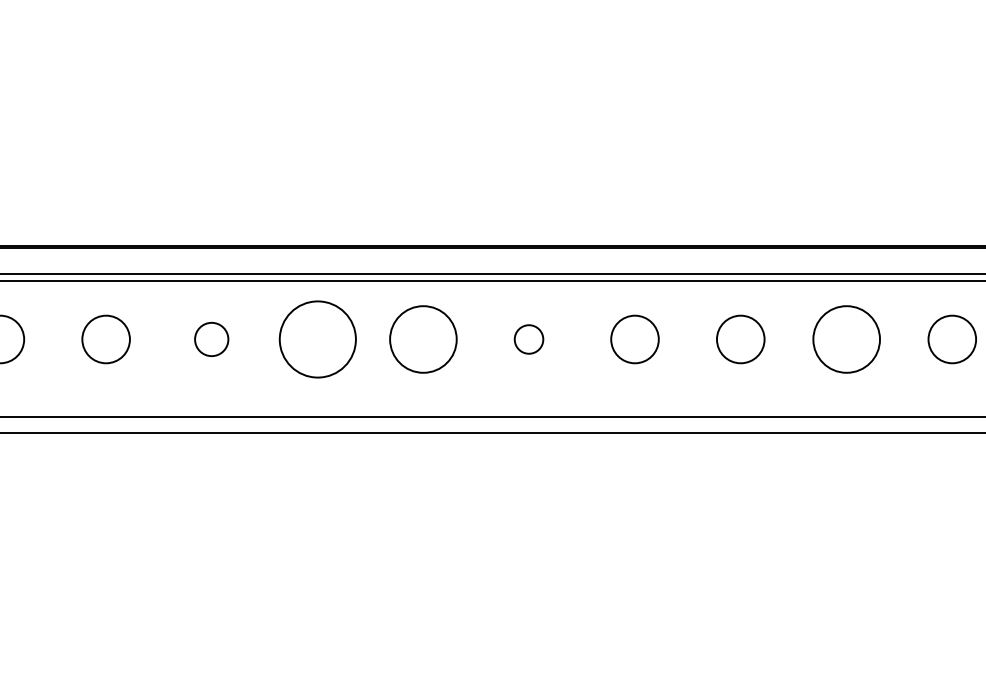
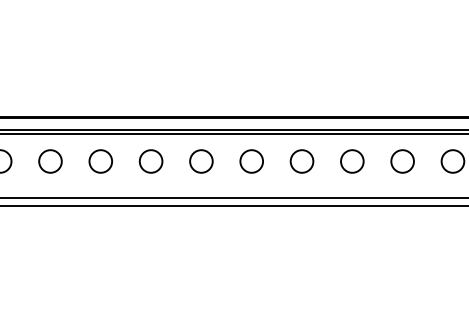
circle: (211, 339) -> (100, 161), size x1.43
circle: (316, 339) -> (150, 161), size x0.62
circle: (423, 339) -> (201, 161), size x0.71
circle: (528, 339) -> (251, 161), size x1.67
circle: (846, 339) -> (402, 161), size x0.71

